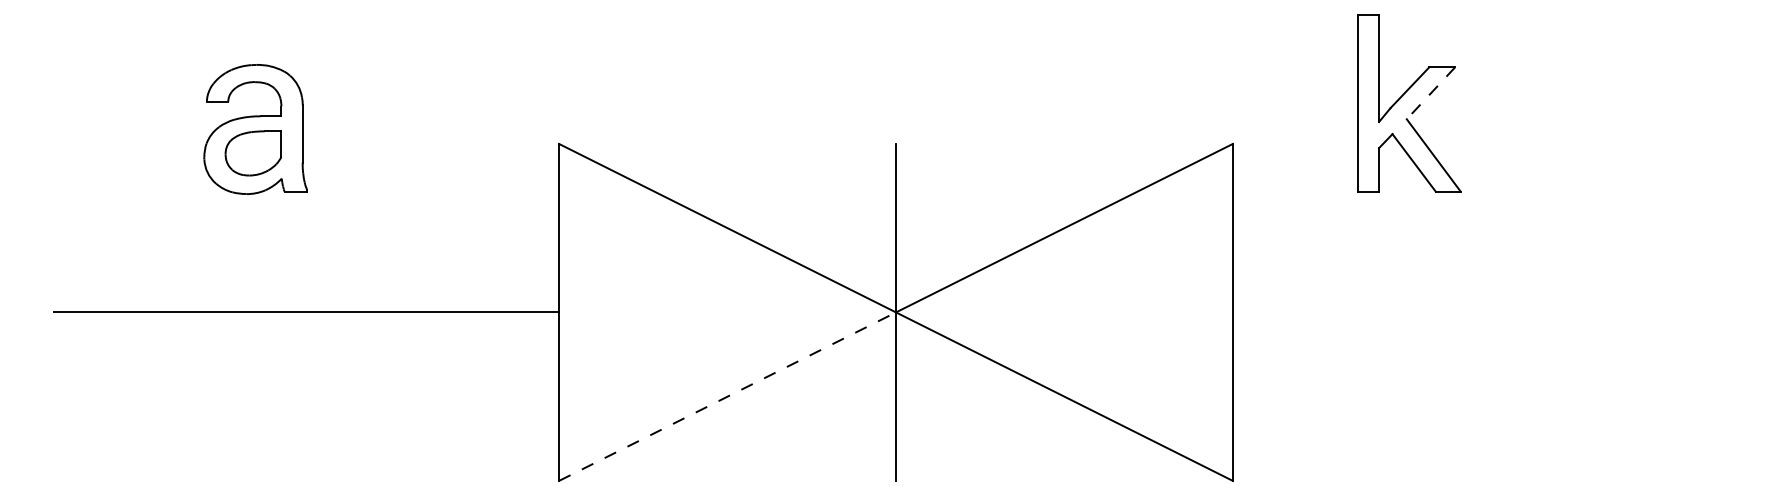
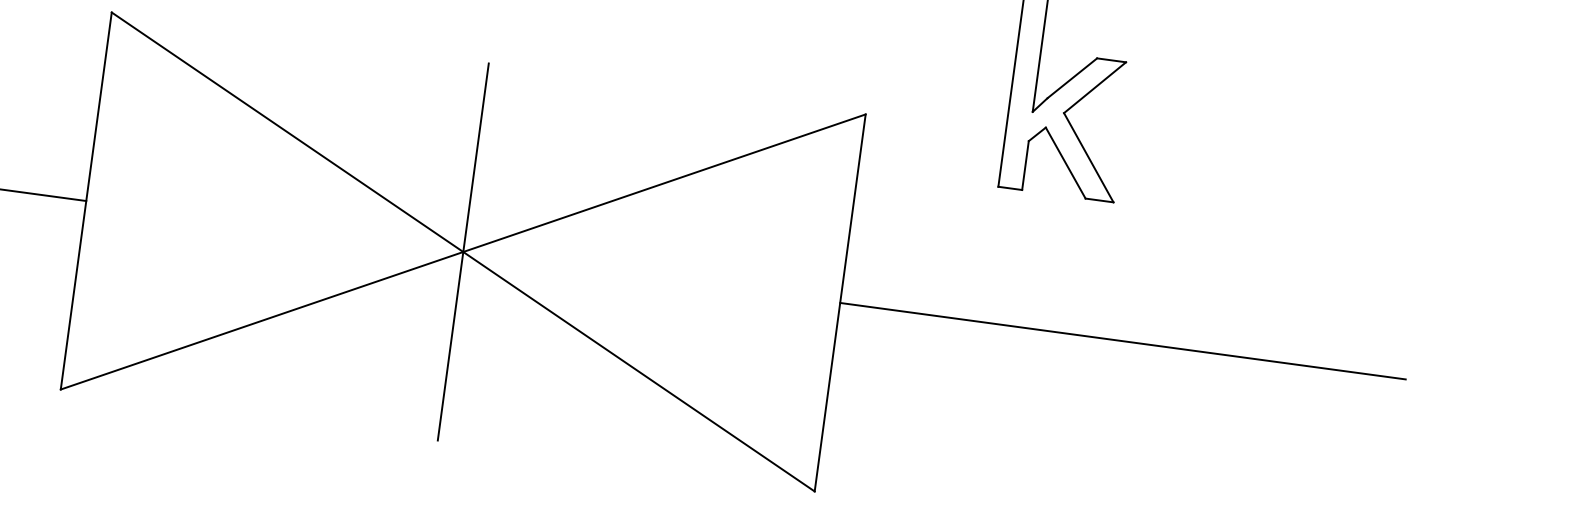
line: (1430, 93) -> (1094, 87), dashed -> solid
line: (1485, 312) -> (1122, 341), added
line: (728, 396) -> (263, 320), dashed -> solid

